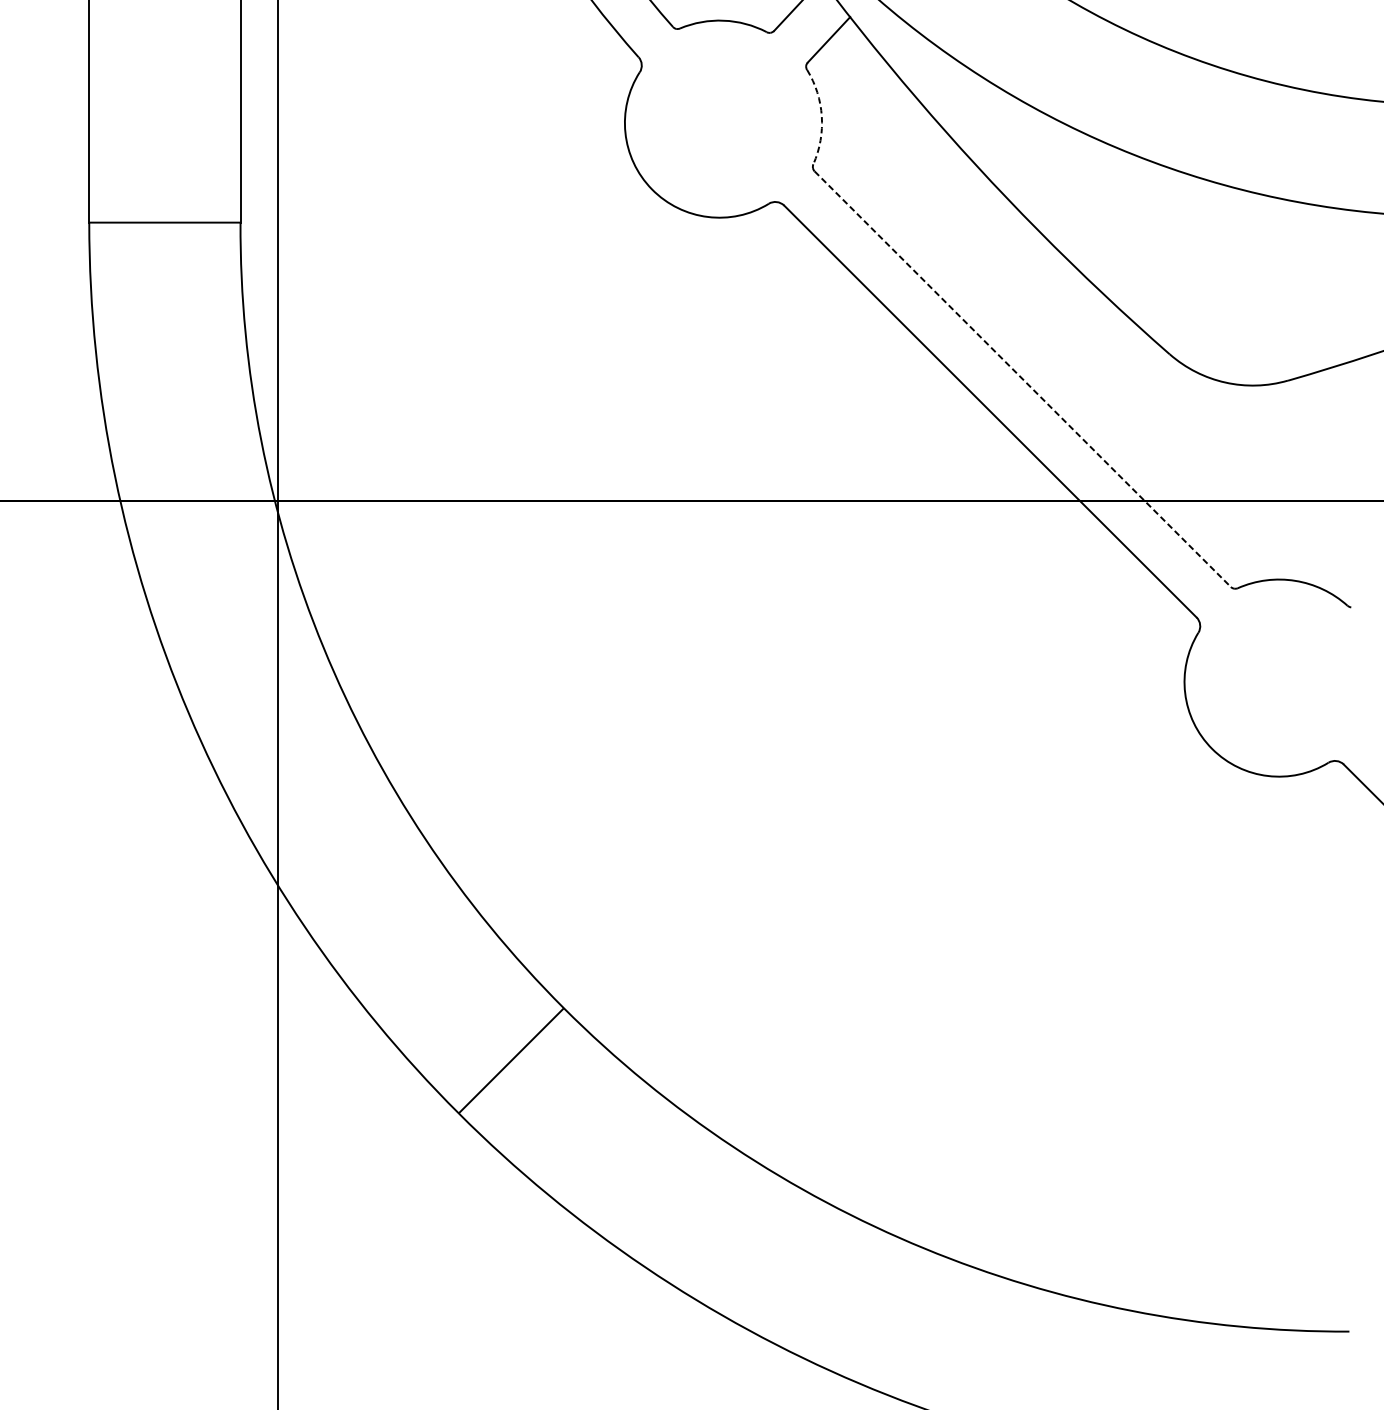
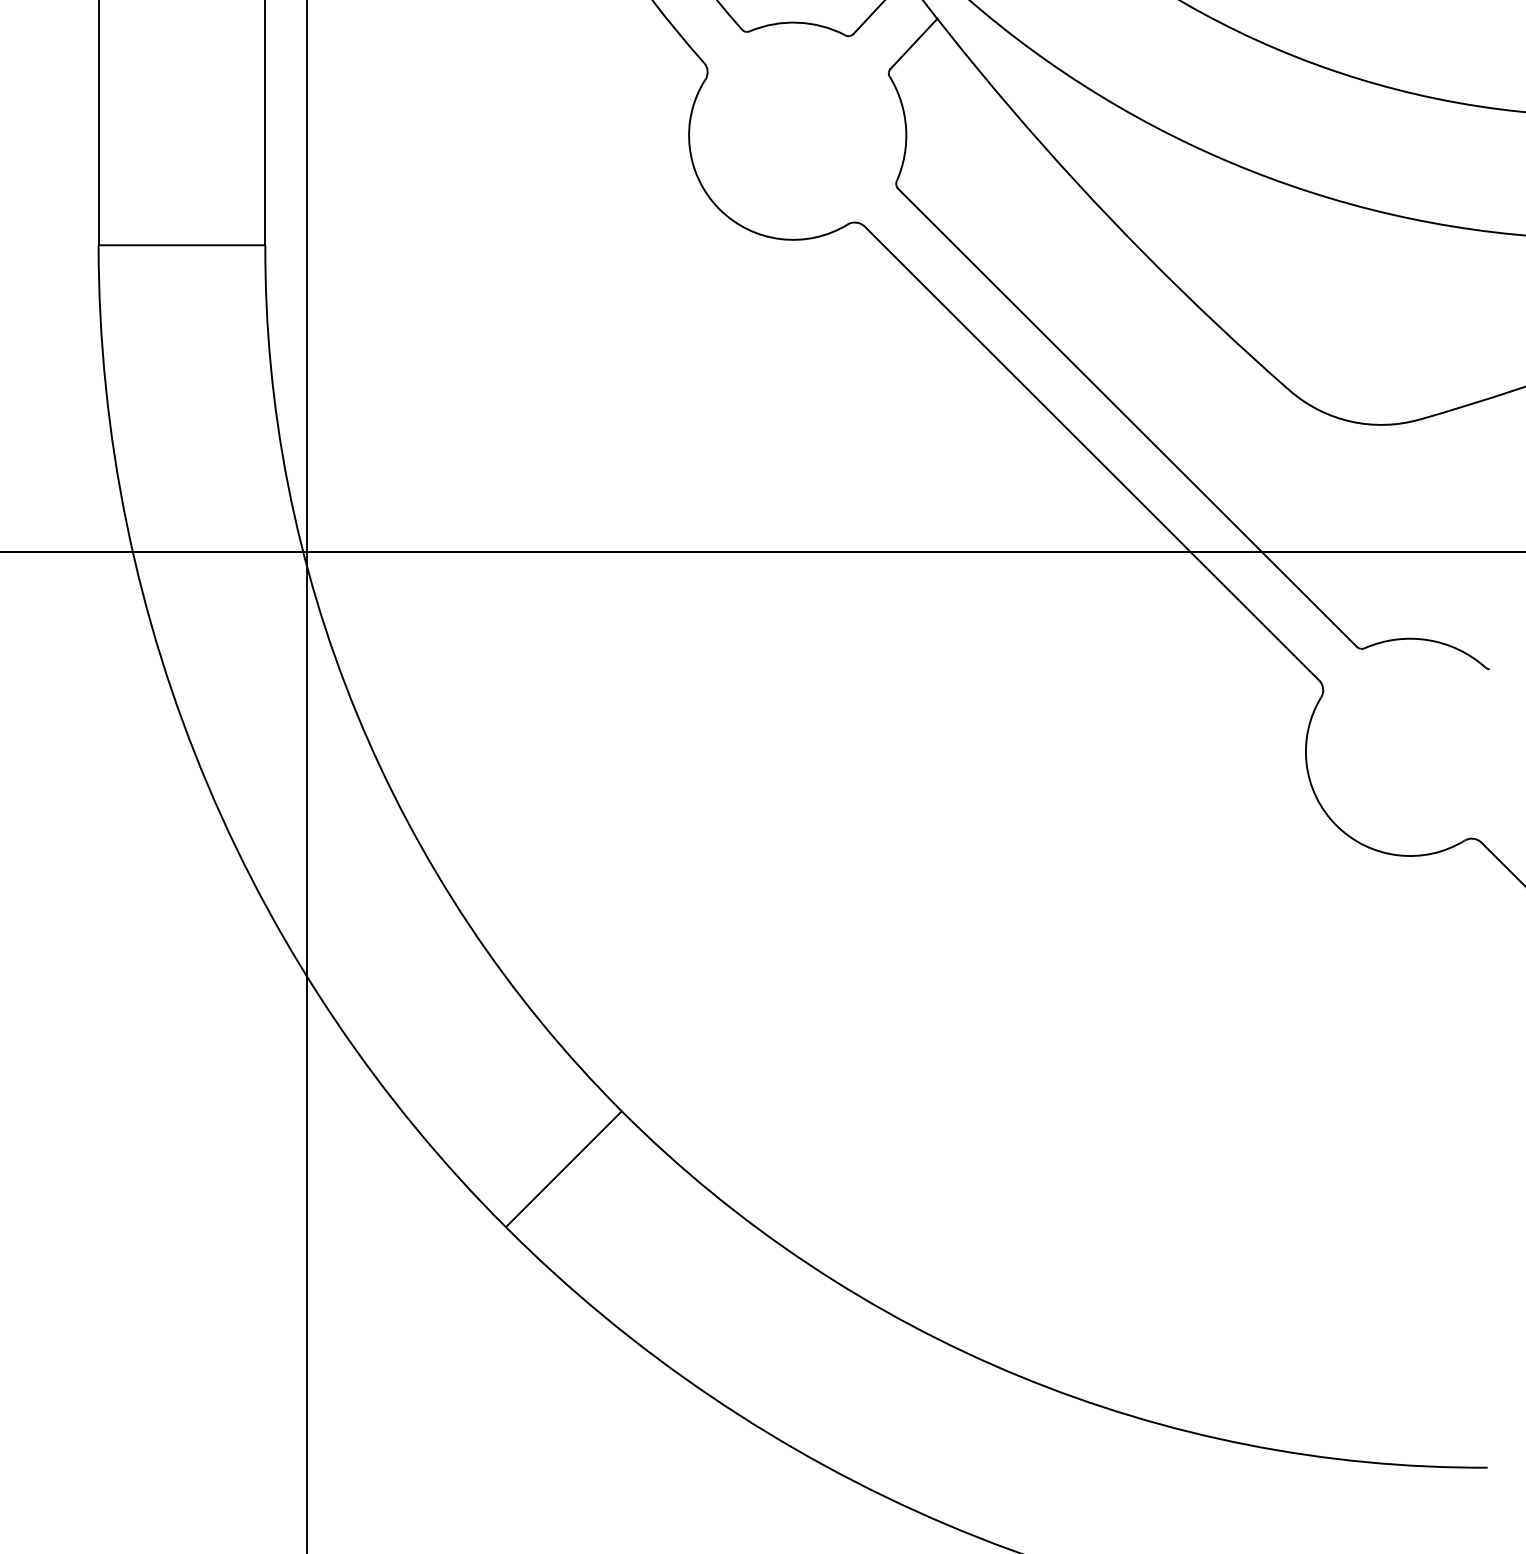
arc: (822, 116) -> (906, 128), dashed -> solid
line: (1022, 379) -> (1127, 418), dashed -> solid

